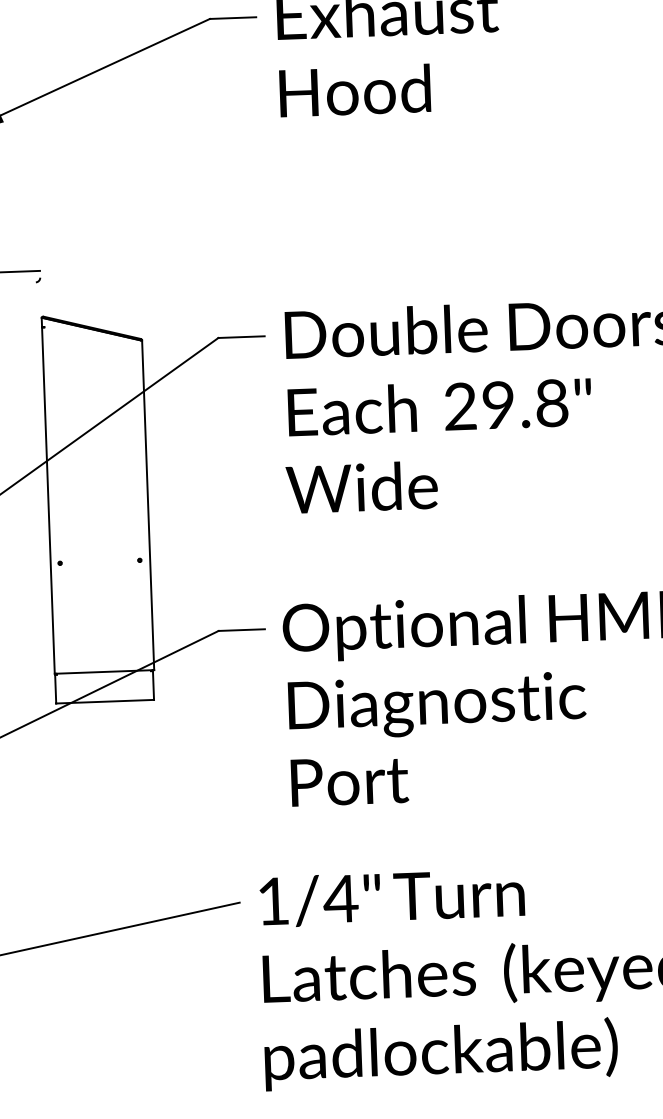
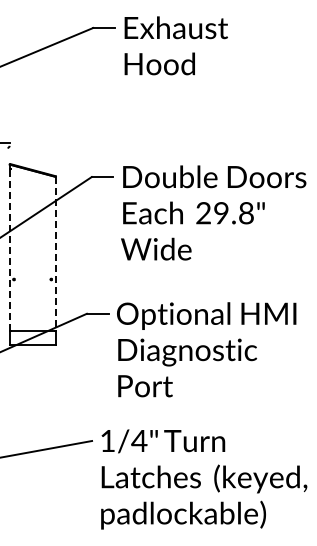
line: (48, 501) -> (9, 250), solid -> dashed
line: (148, 506) -> (56, 254), solid -> dashed

